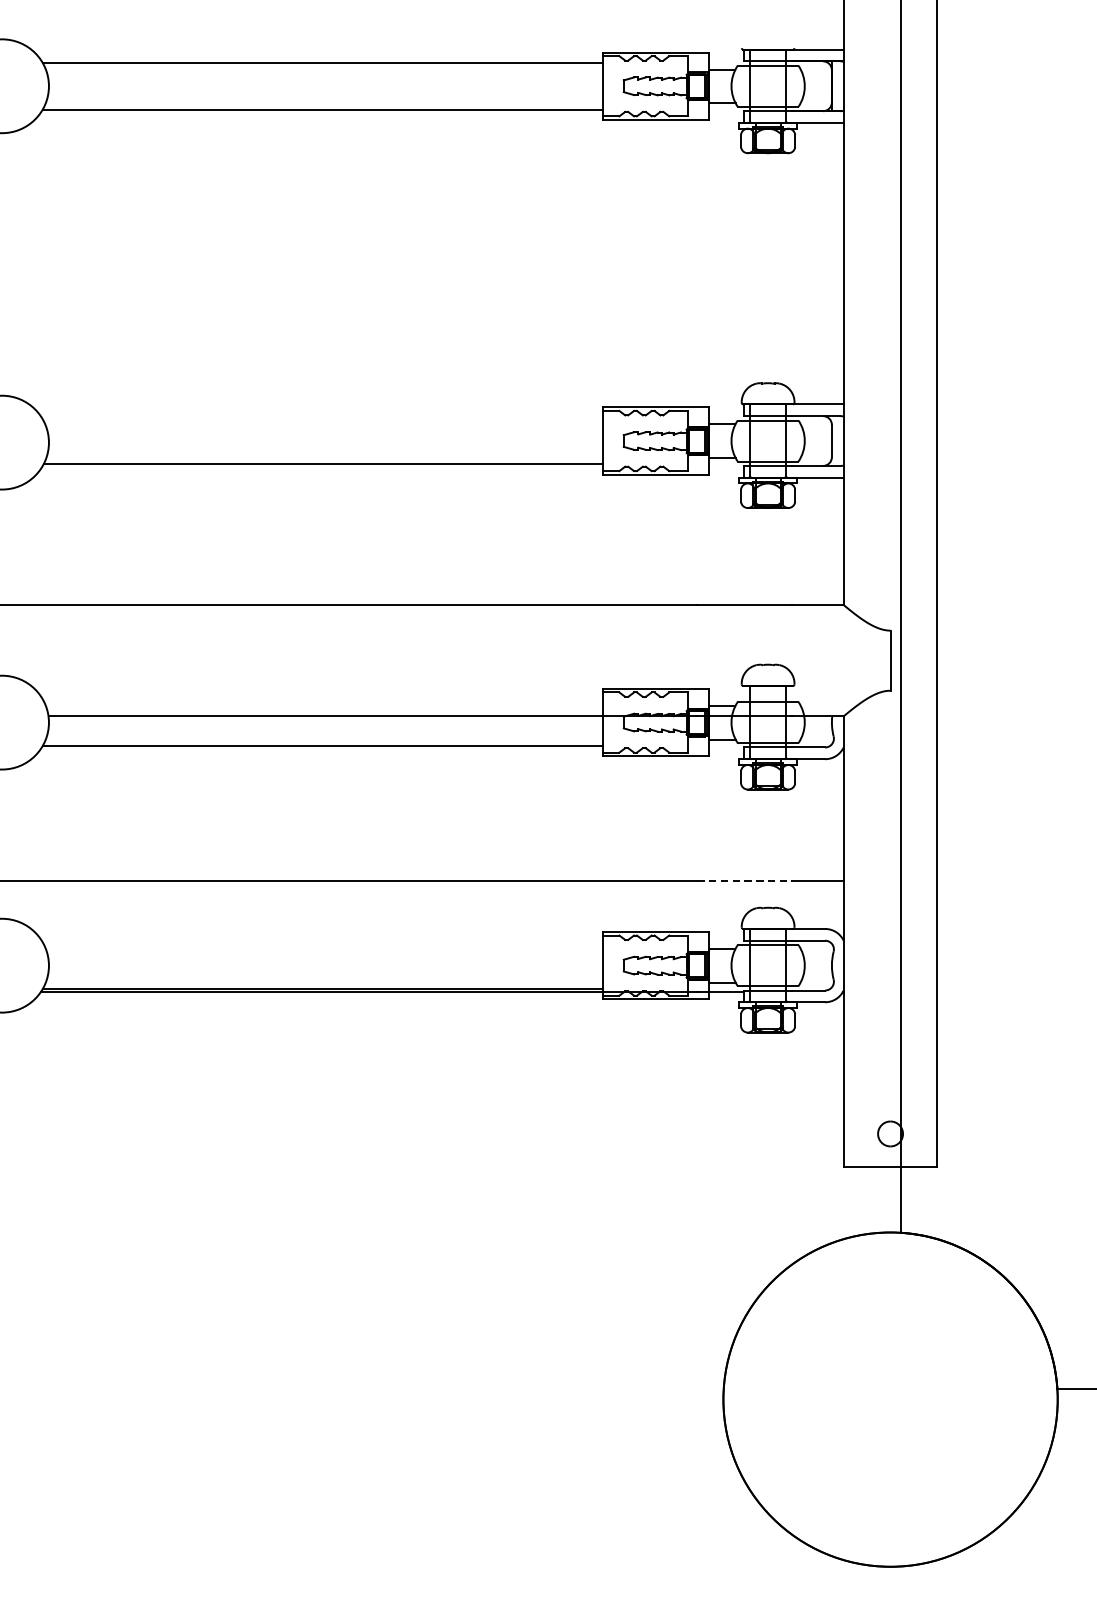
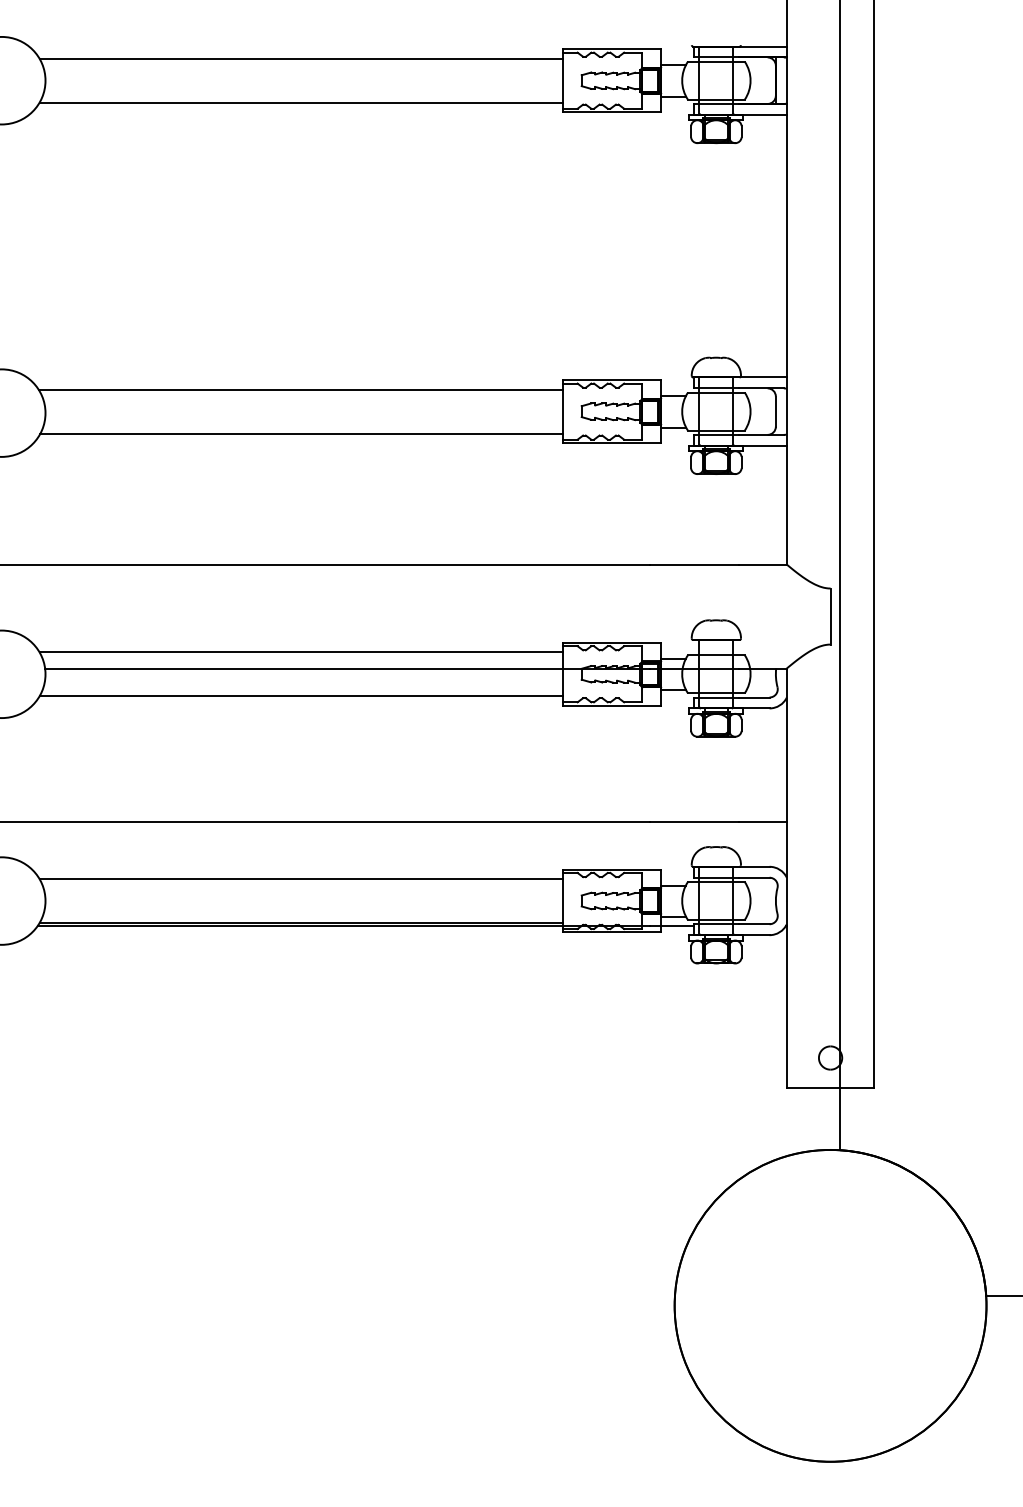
line: (322, 417) -> (300, 389), added
line: (322, 699) -> (300, 652), added
line: (745, 881) -> (695, 822), dashed -> solid
line: (322, 942) -> (300, 879), added

